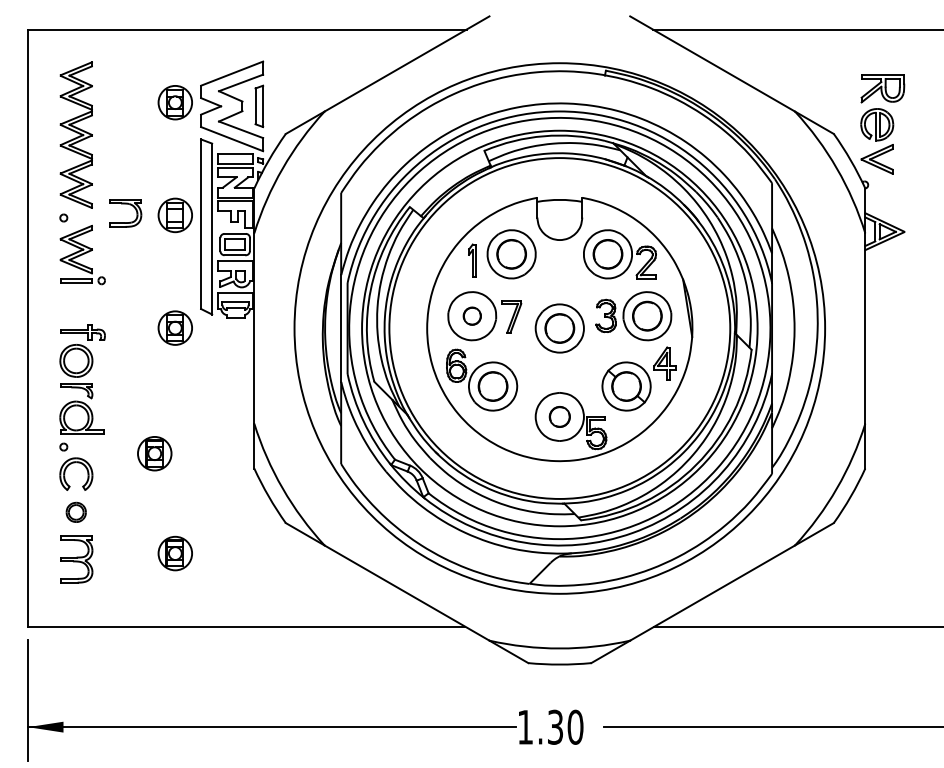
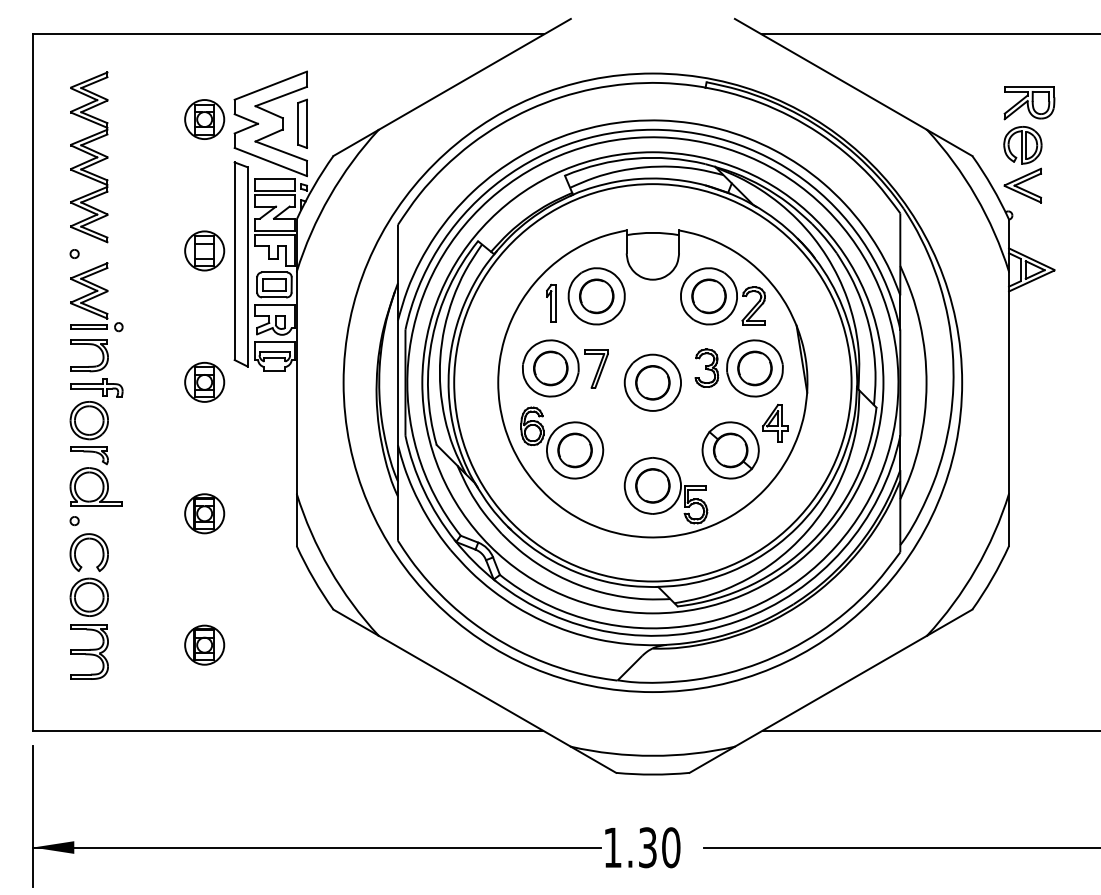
part: (126, 204) -> (90, 345), moved
part: (472, 316) -> (550, 368), size x1.67
circle: (559, 416) -> (652, 485), size x1.43
part: (154, 453) -> (204, 513), moved
part: (75, 511) -> (88, 596), size x1.67

